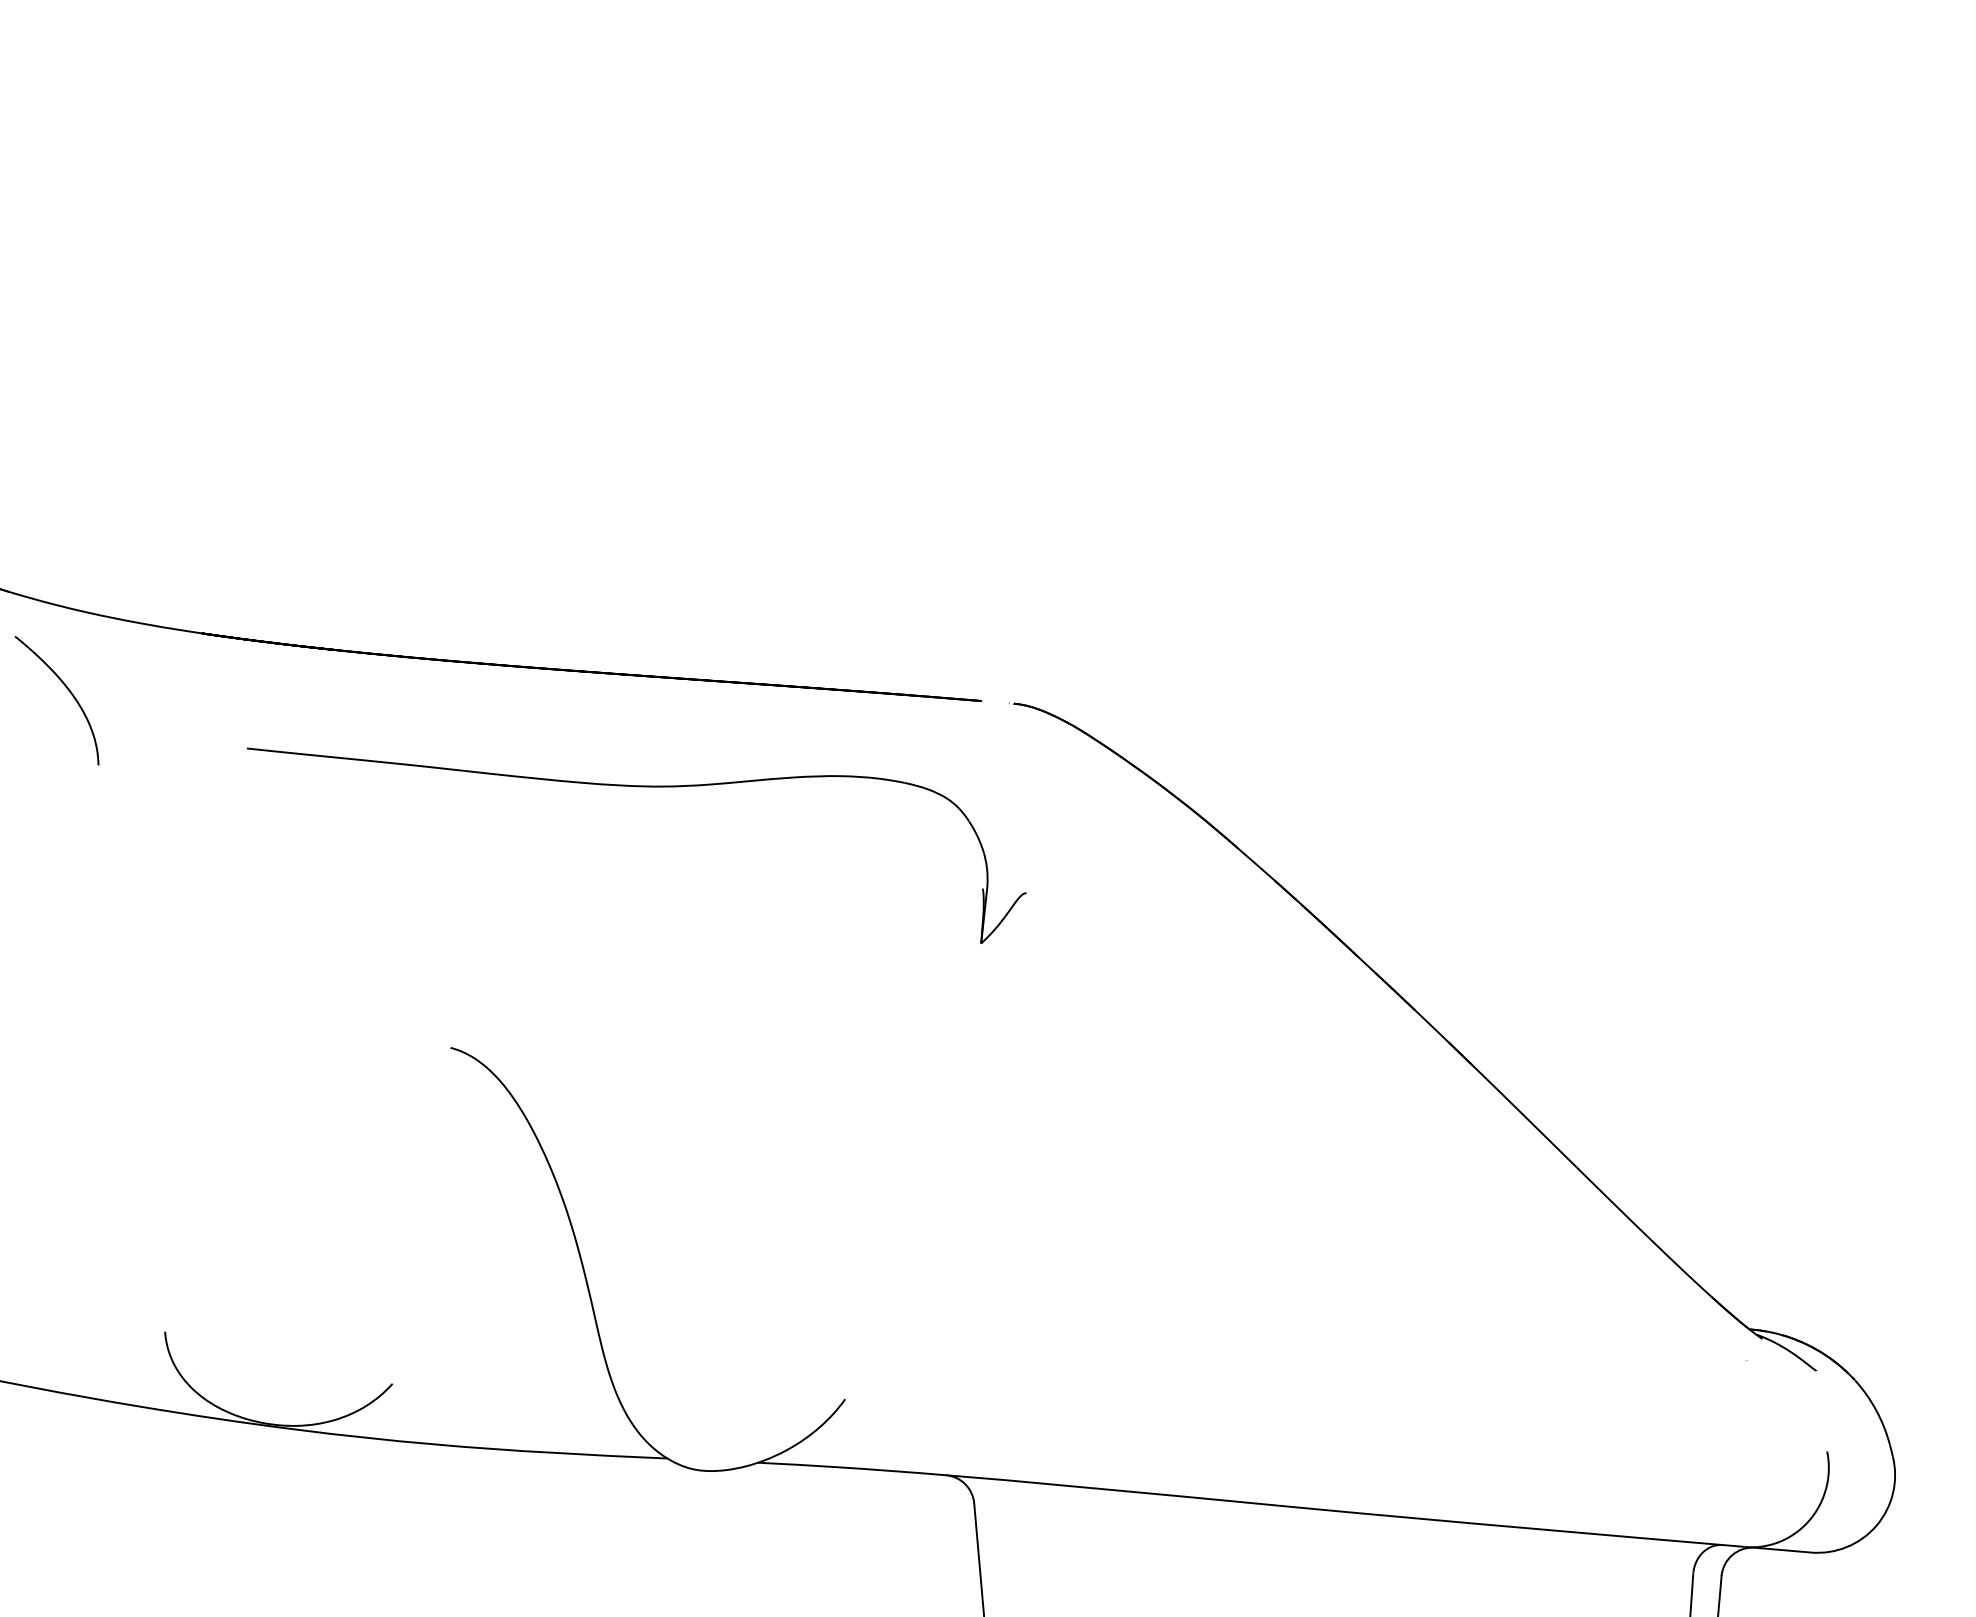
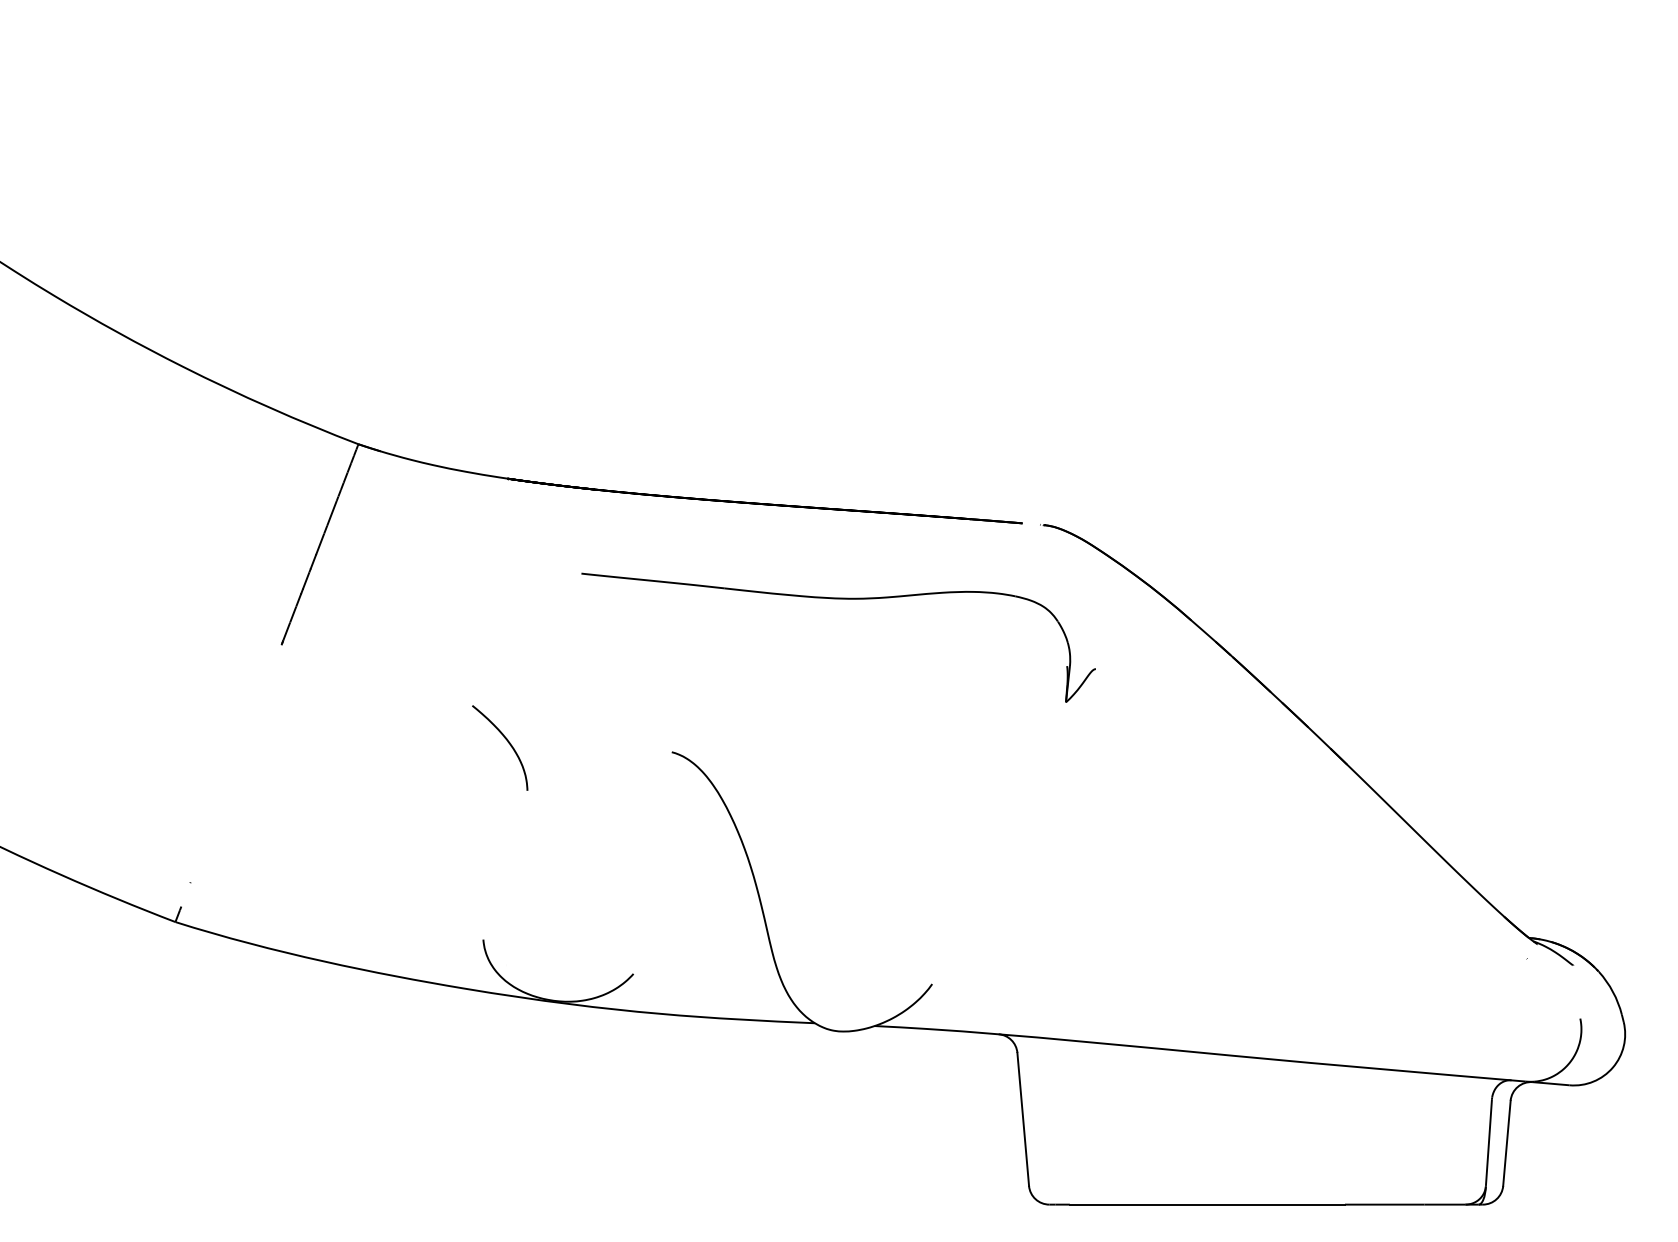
part: (68, 692) -> (507, 742), moved
part: (636, 787) -> (838, 599), moved

